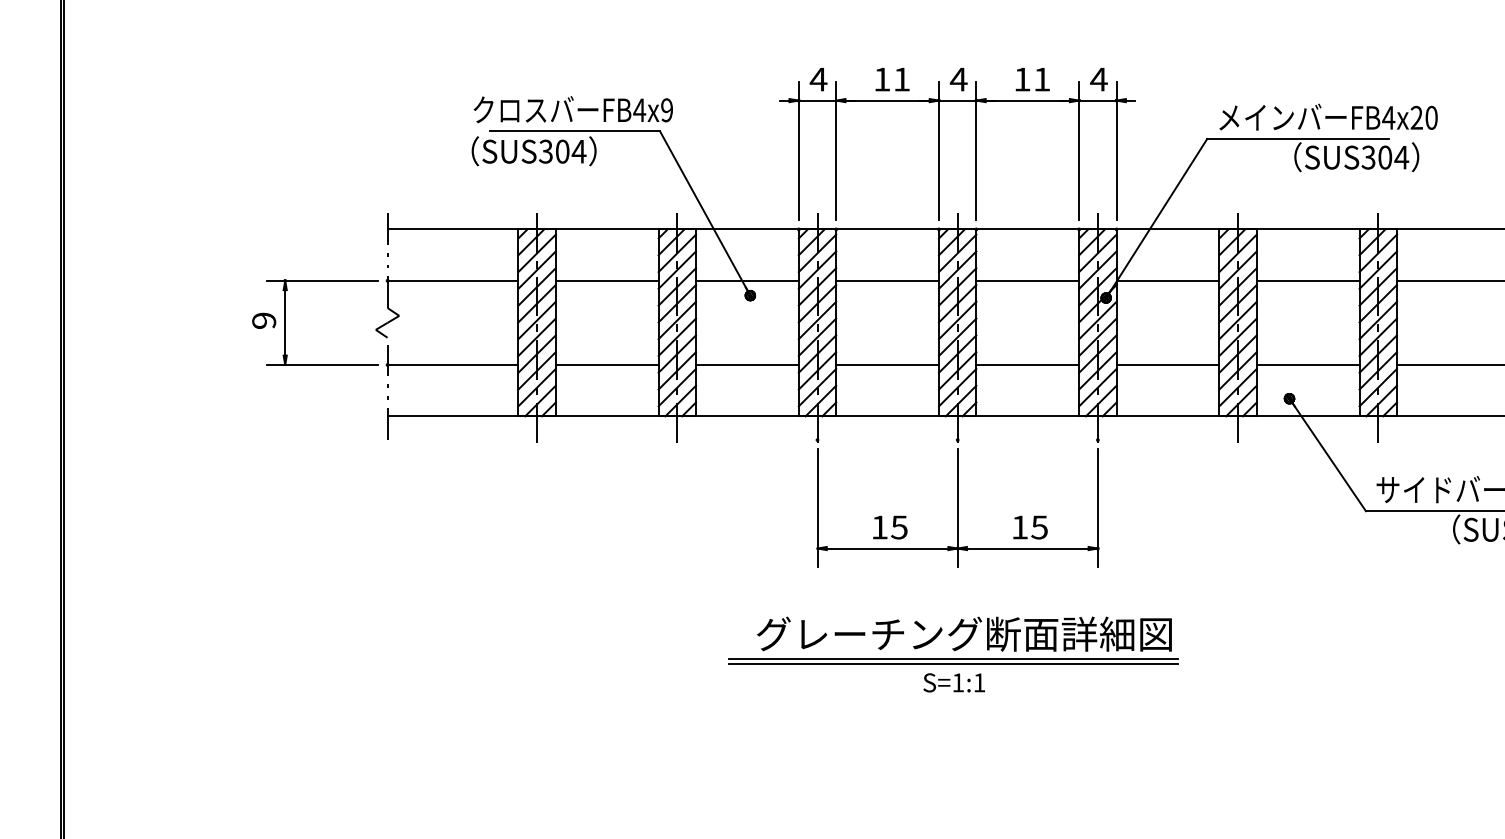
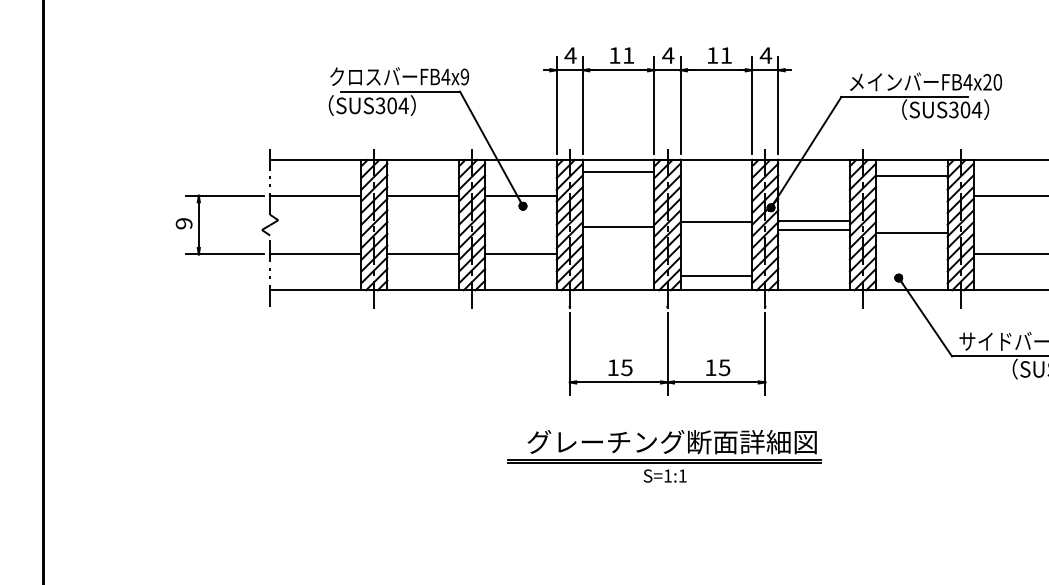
line: (887, 280) -> (618, 171), moved
line: (1027, 280) -> (716, 221), moved
line: (1167, 280) -> (813, 220), moved
line: (1307, 280) -> (911, 175), moved
line: (887, 364) -> (618, 227), moved
line: (1027, 364) -> (716, 276), moved
line: (1167, 364) -> (813, 230), moved
line: (1307, 364) -> (911, 233), moved

